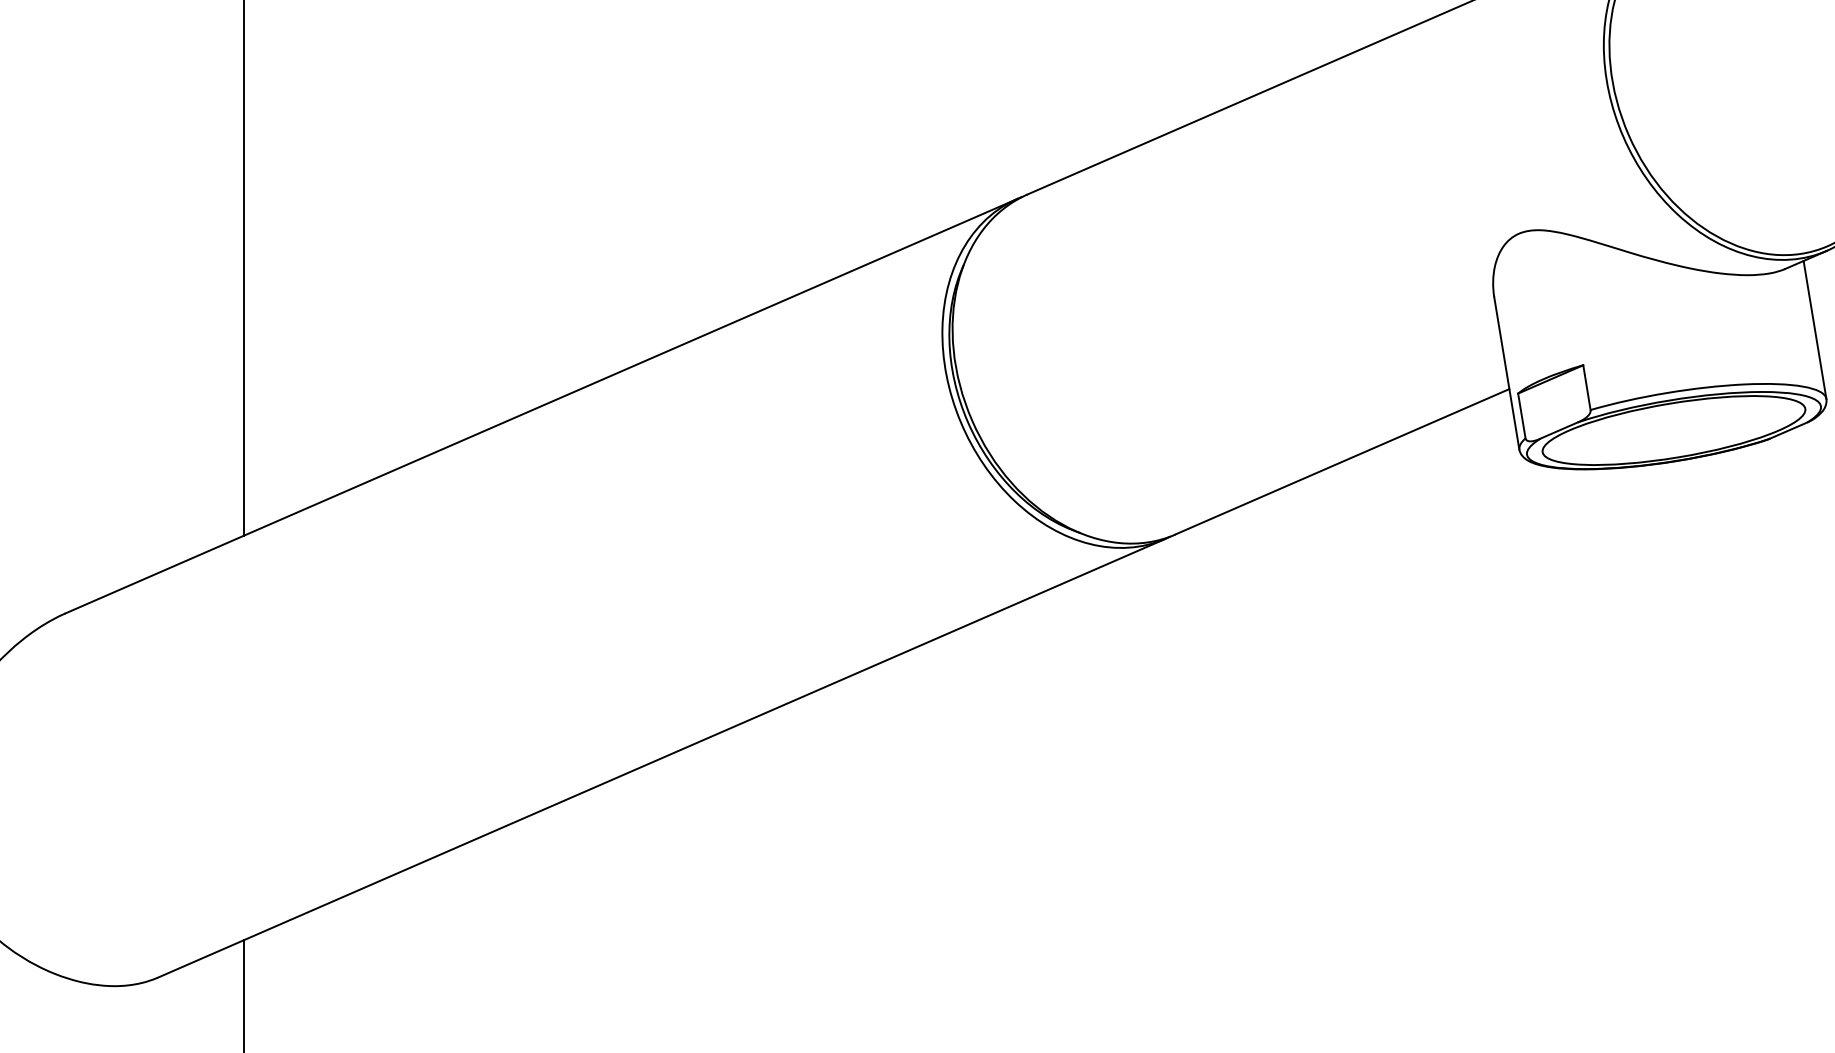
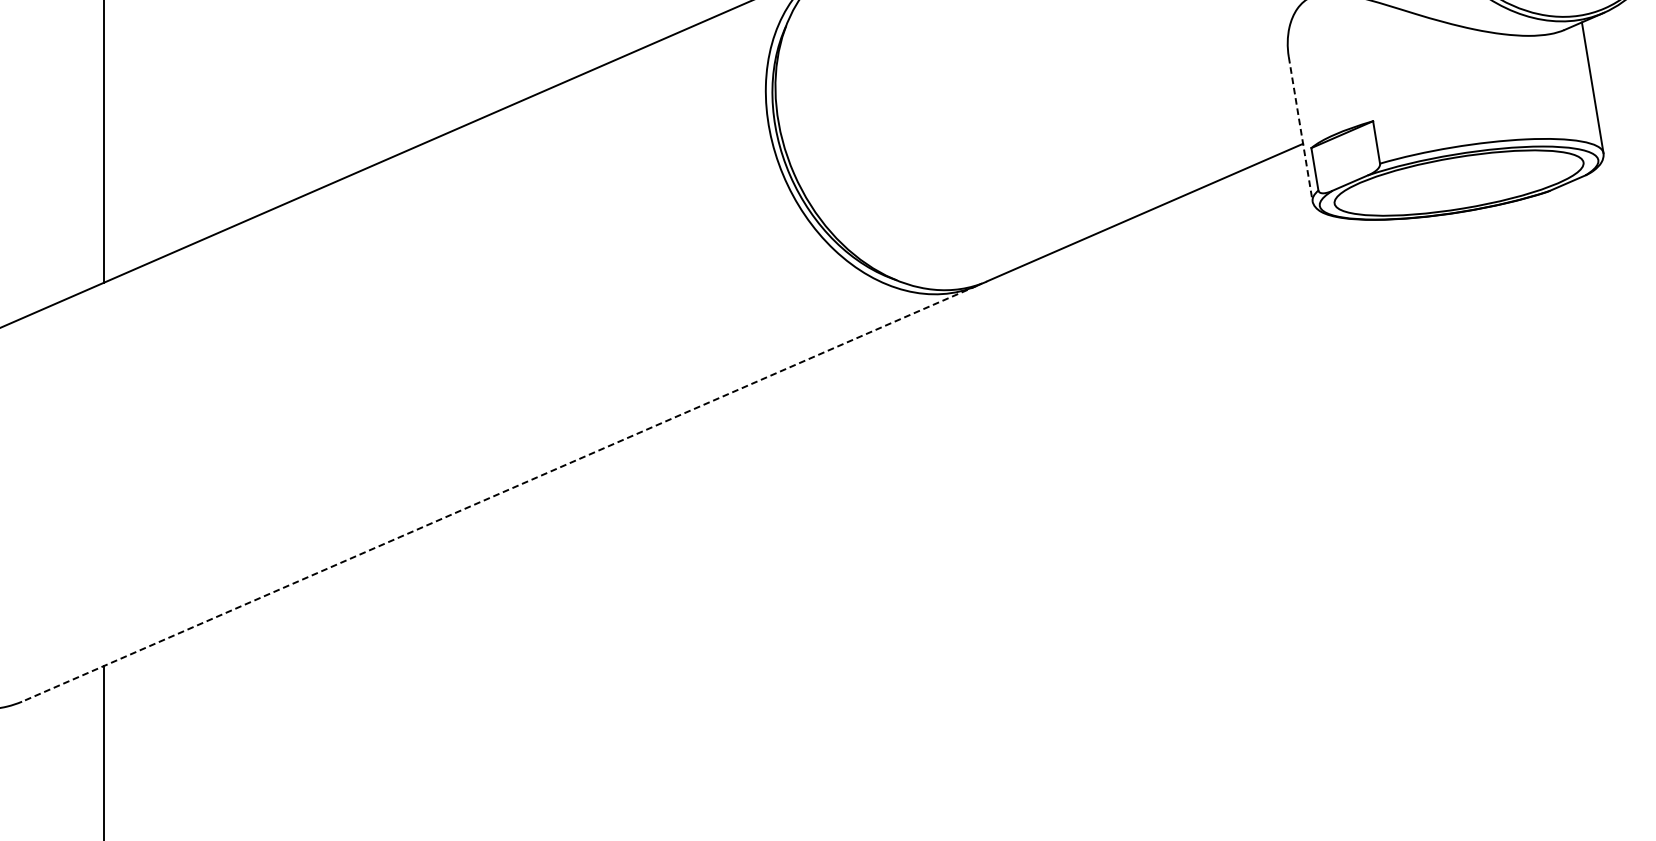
line: (1506, 373) -> (1300, 129), solid -> dashed
line: (661, 758) -> (499, 493), solid -> dashed

